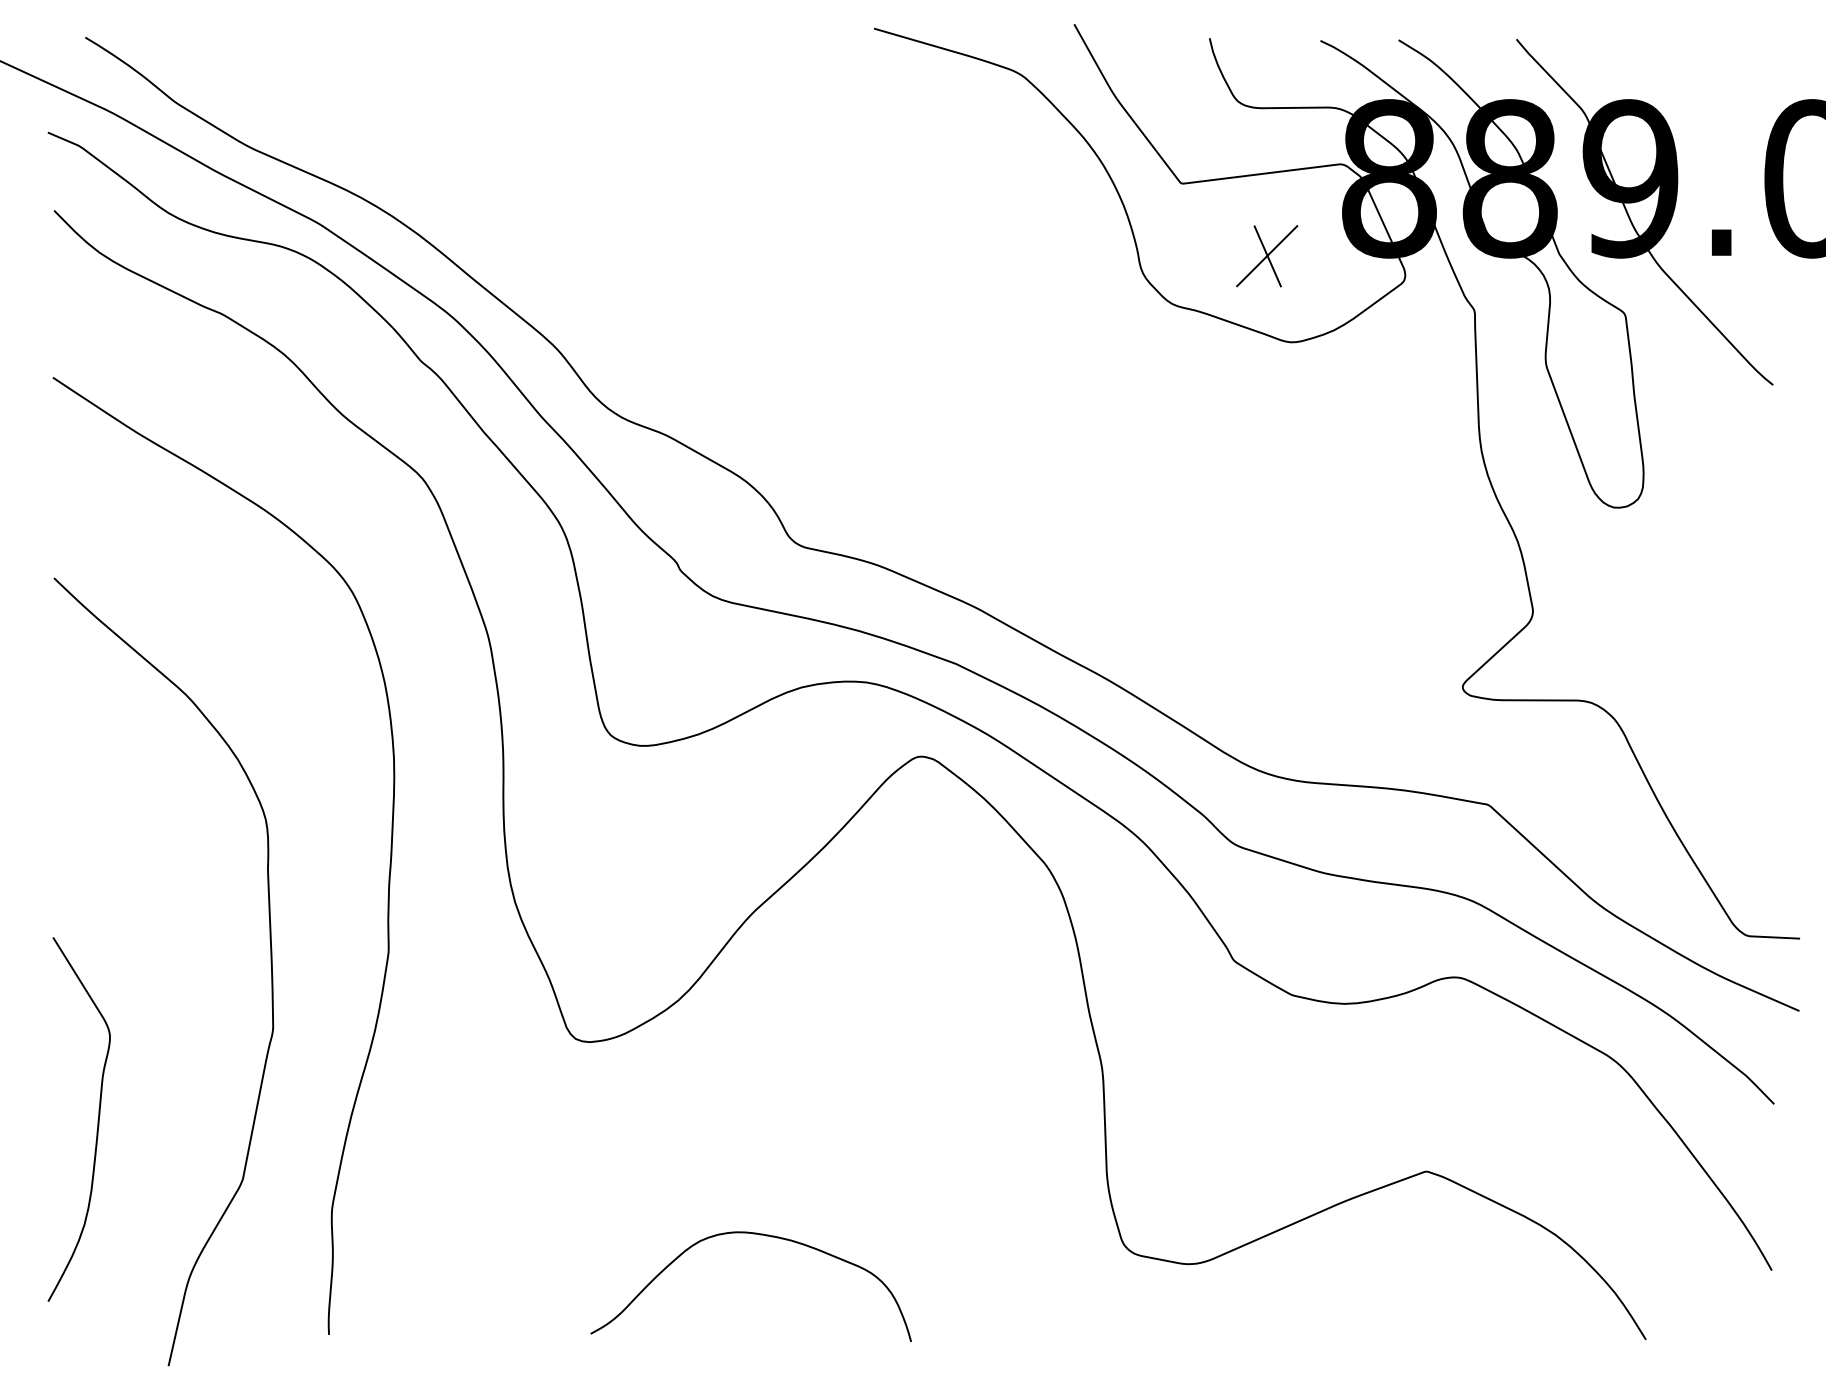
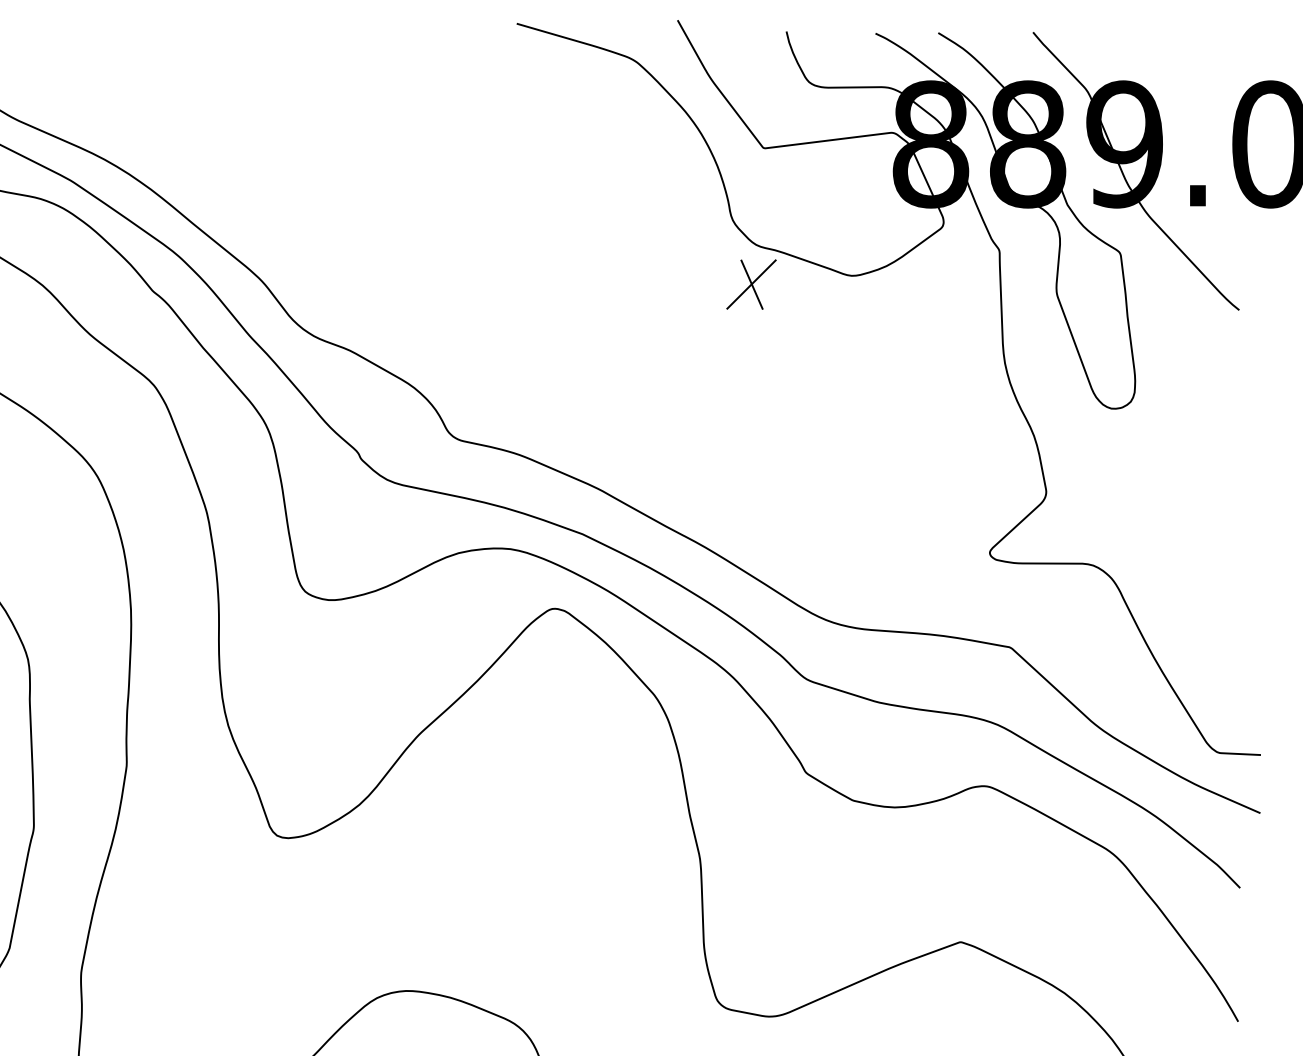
part: (1267, 256) -> (751, 284), moved

